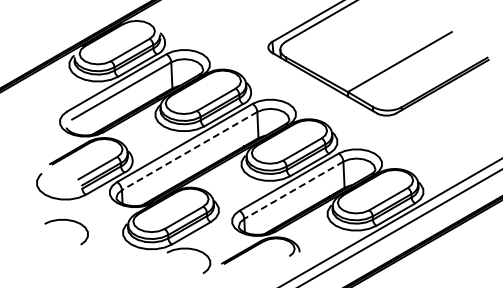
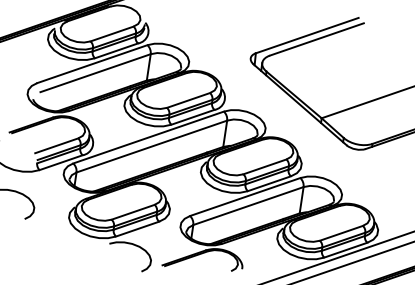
line: (189, 151) -> (151, 146), dashed -> solid
line: (293, 190) -> (248, 206), dashed -> solid

